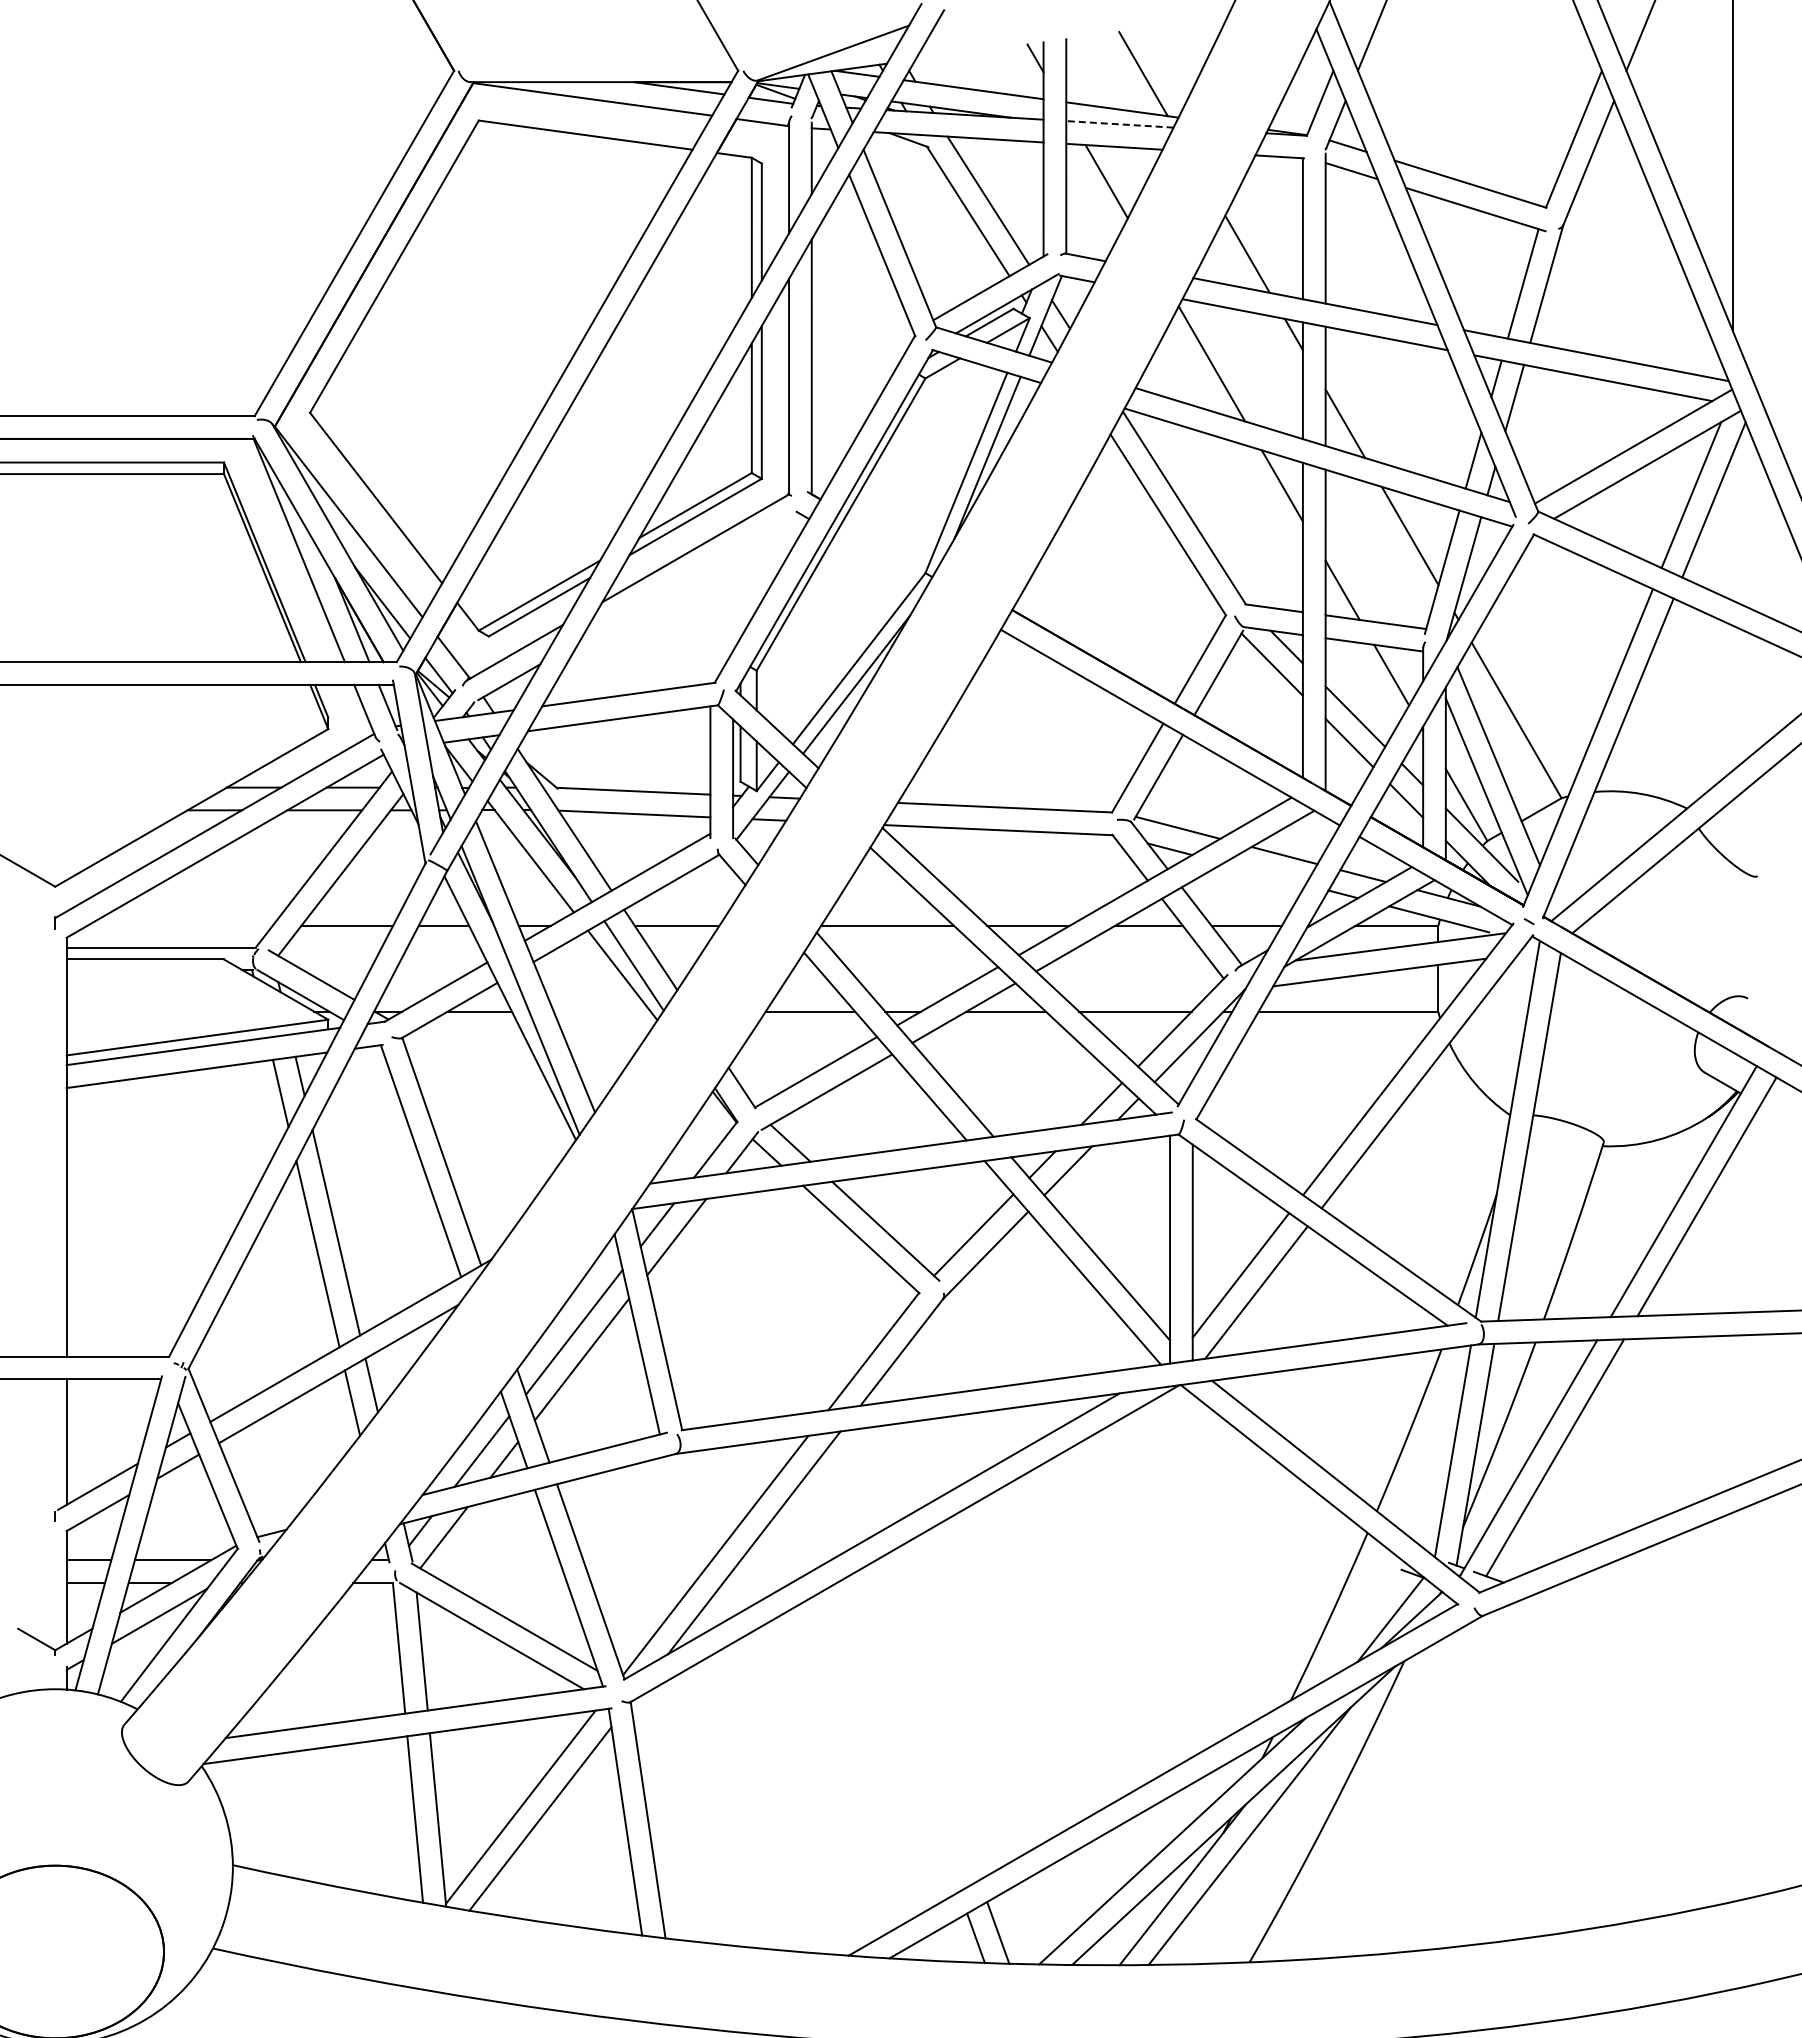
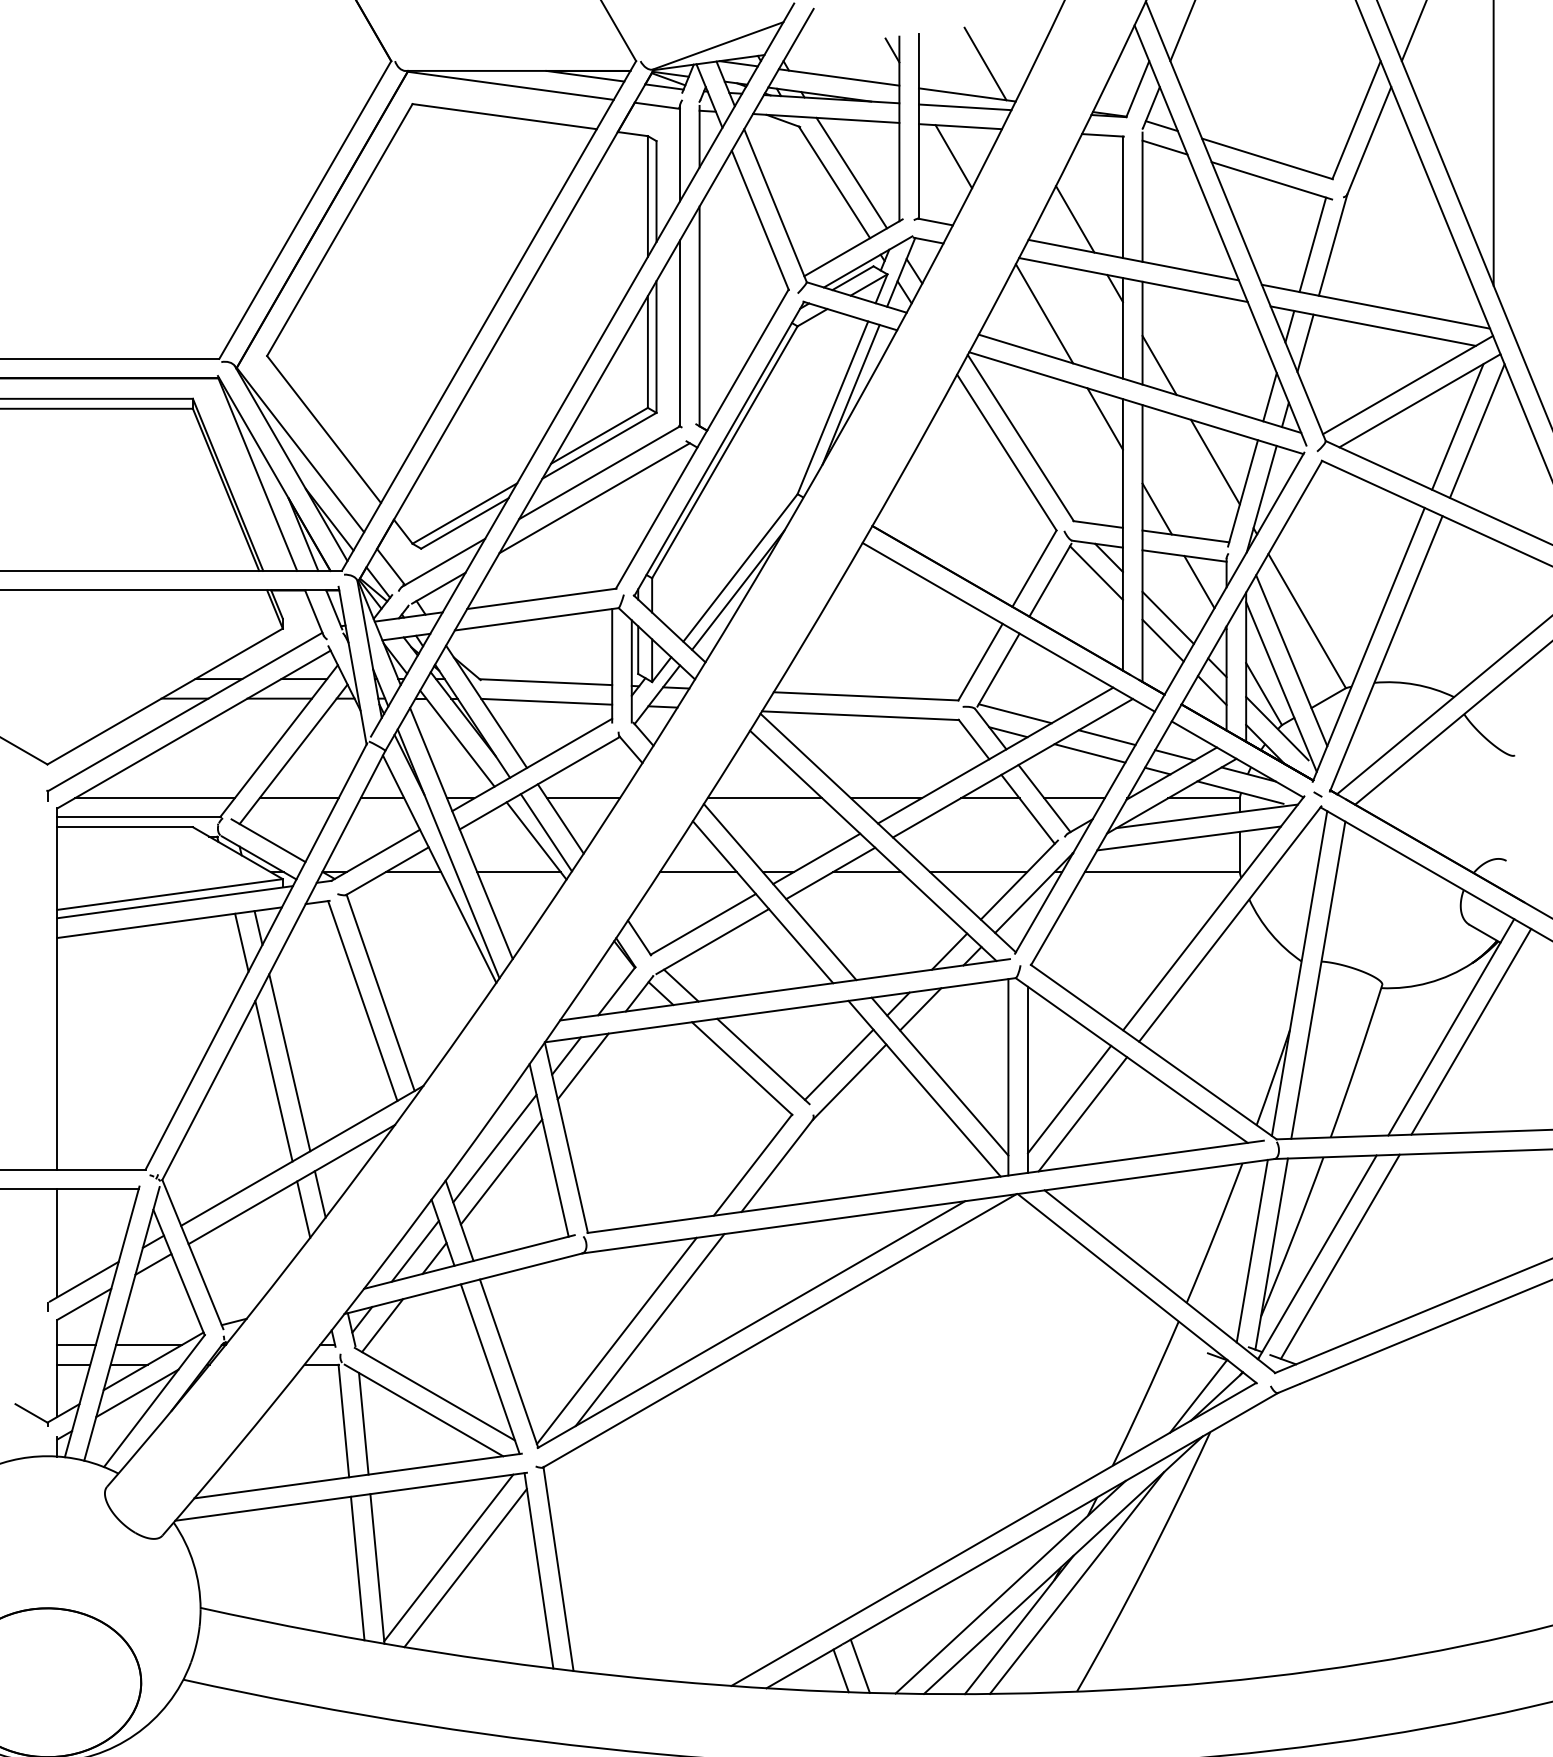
line: (1119, 124) -> (964, 107), dashed -> solid
line: (689, 577) -> (594, 497), added
line: (1264, 873) -> (1089, 753), added
line: (179, 926) -> (154, 798), added
line: (601, 1011) -> (518, 872), added

